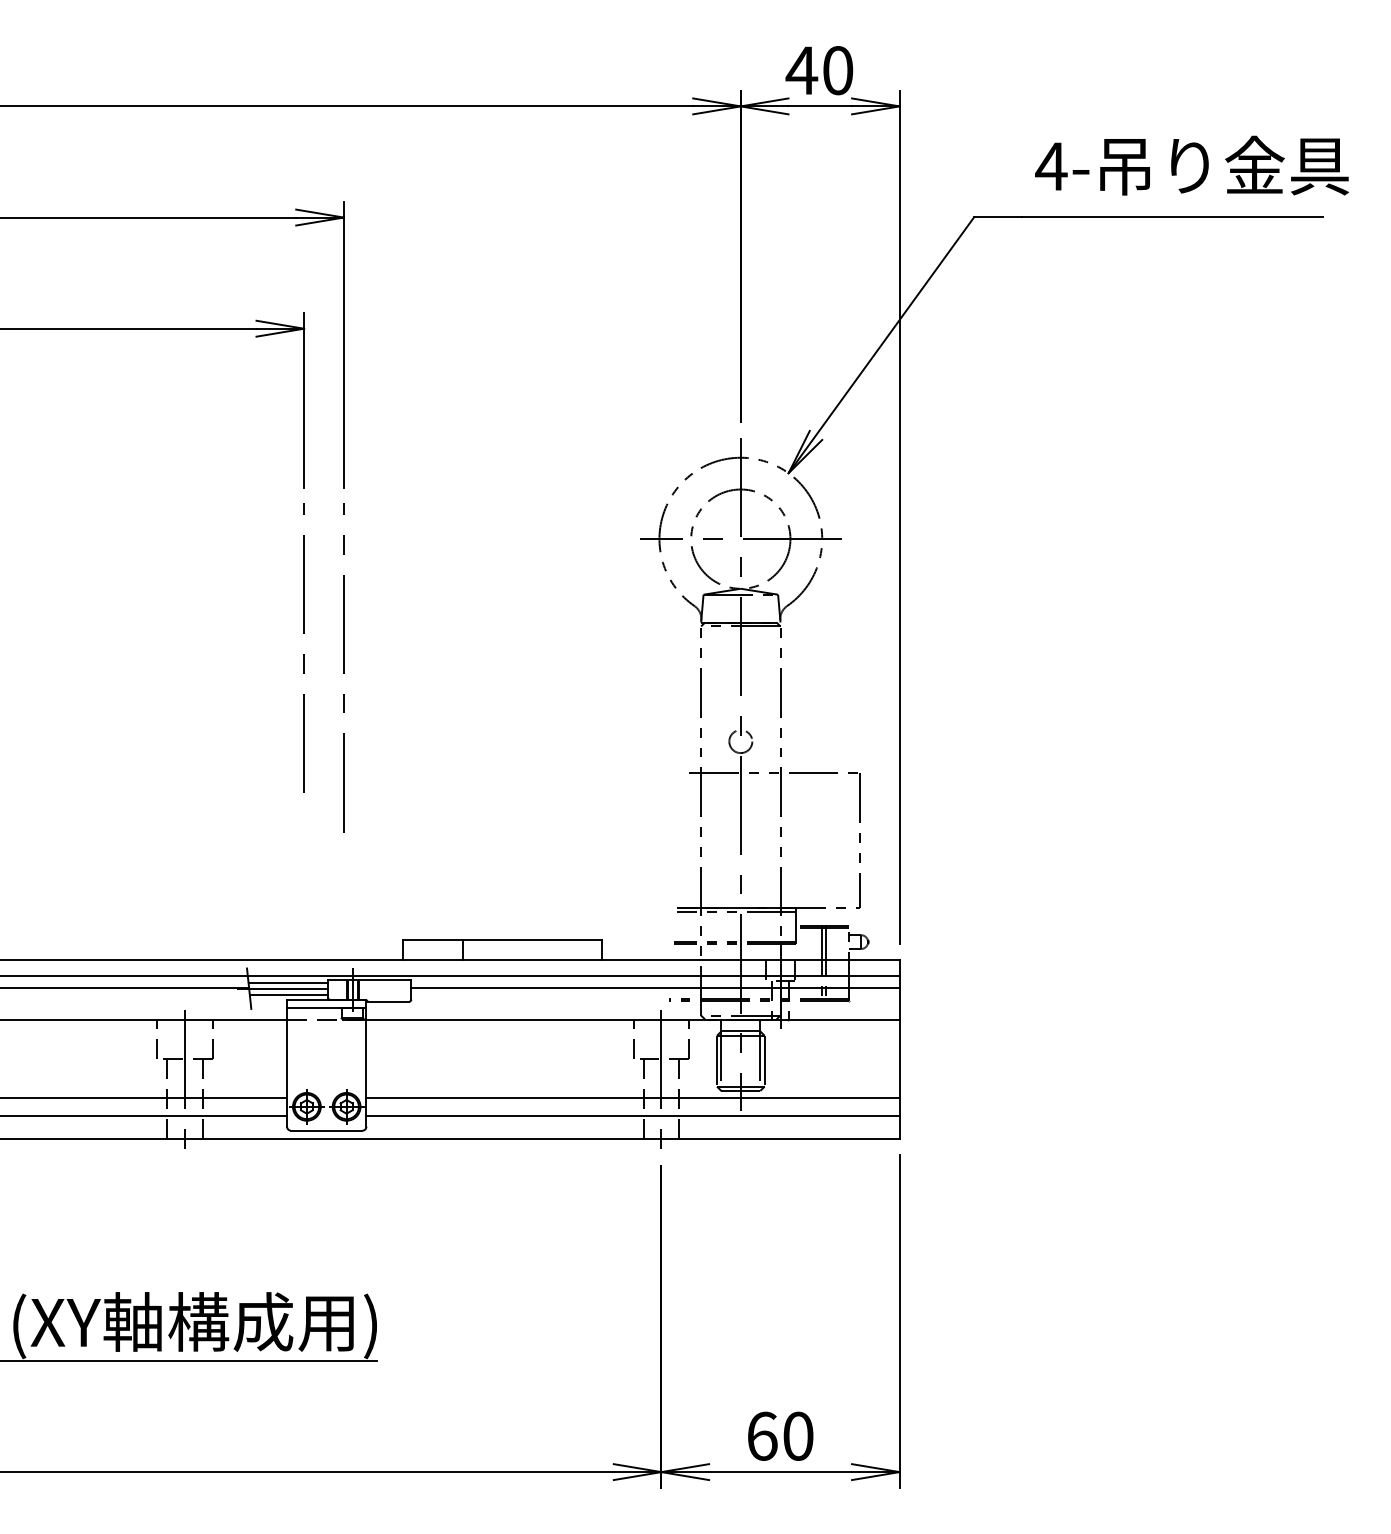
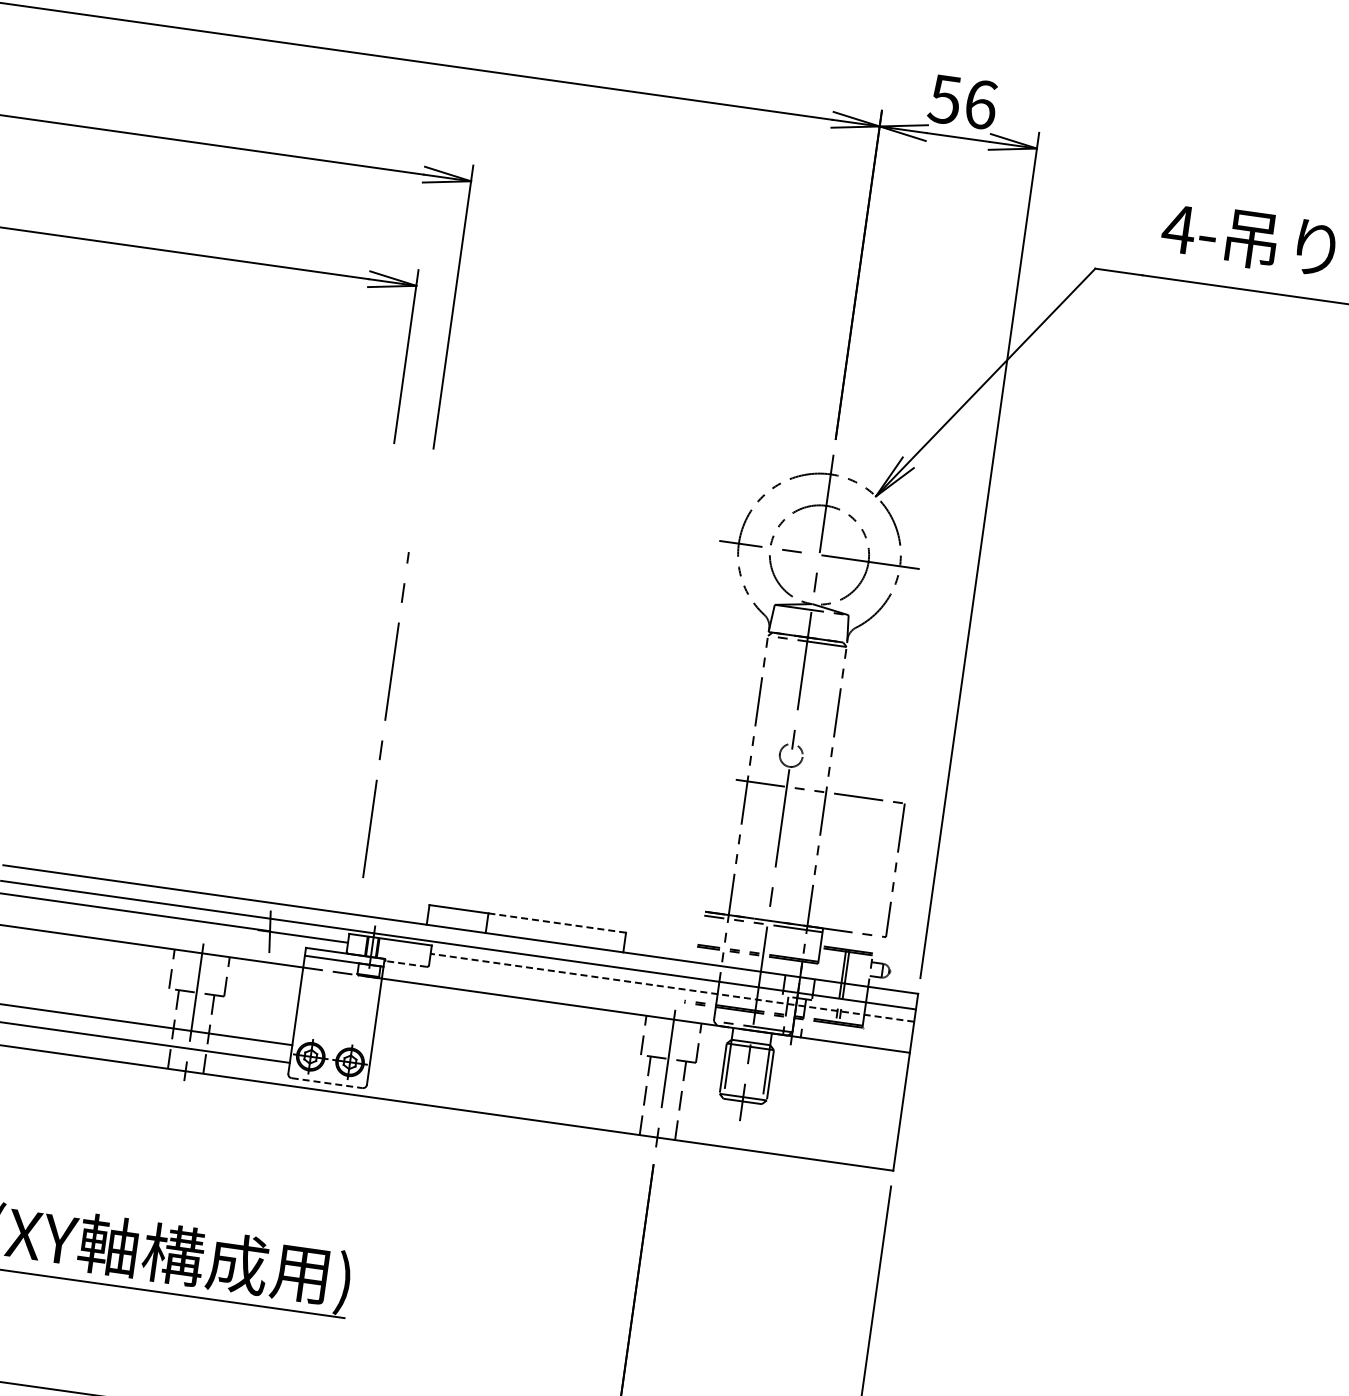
text: (819, 70) -> (962, 101), 40 -> 56
line: (303, 654) -> (370, 608), removed
line: (343, 667) -> (385, 714), moved
line: (531, 940) -> (556, 923), solid -> dashed
line: (287, 982) -> (308, 930), removed
line: (654, 988) -> (671, 987), solid -> dashed
line: (288, 994) -> (308, 942), removed
line: (388, 1001) -> (406, 963), solid -> dashed
line: (632, 1097) -> (634, 1092), removed
line: (632, 1115) -> (631, 1110), removed
line: (326, 1130) -> (326, 1082), solid -> dashed

